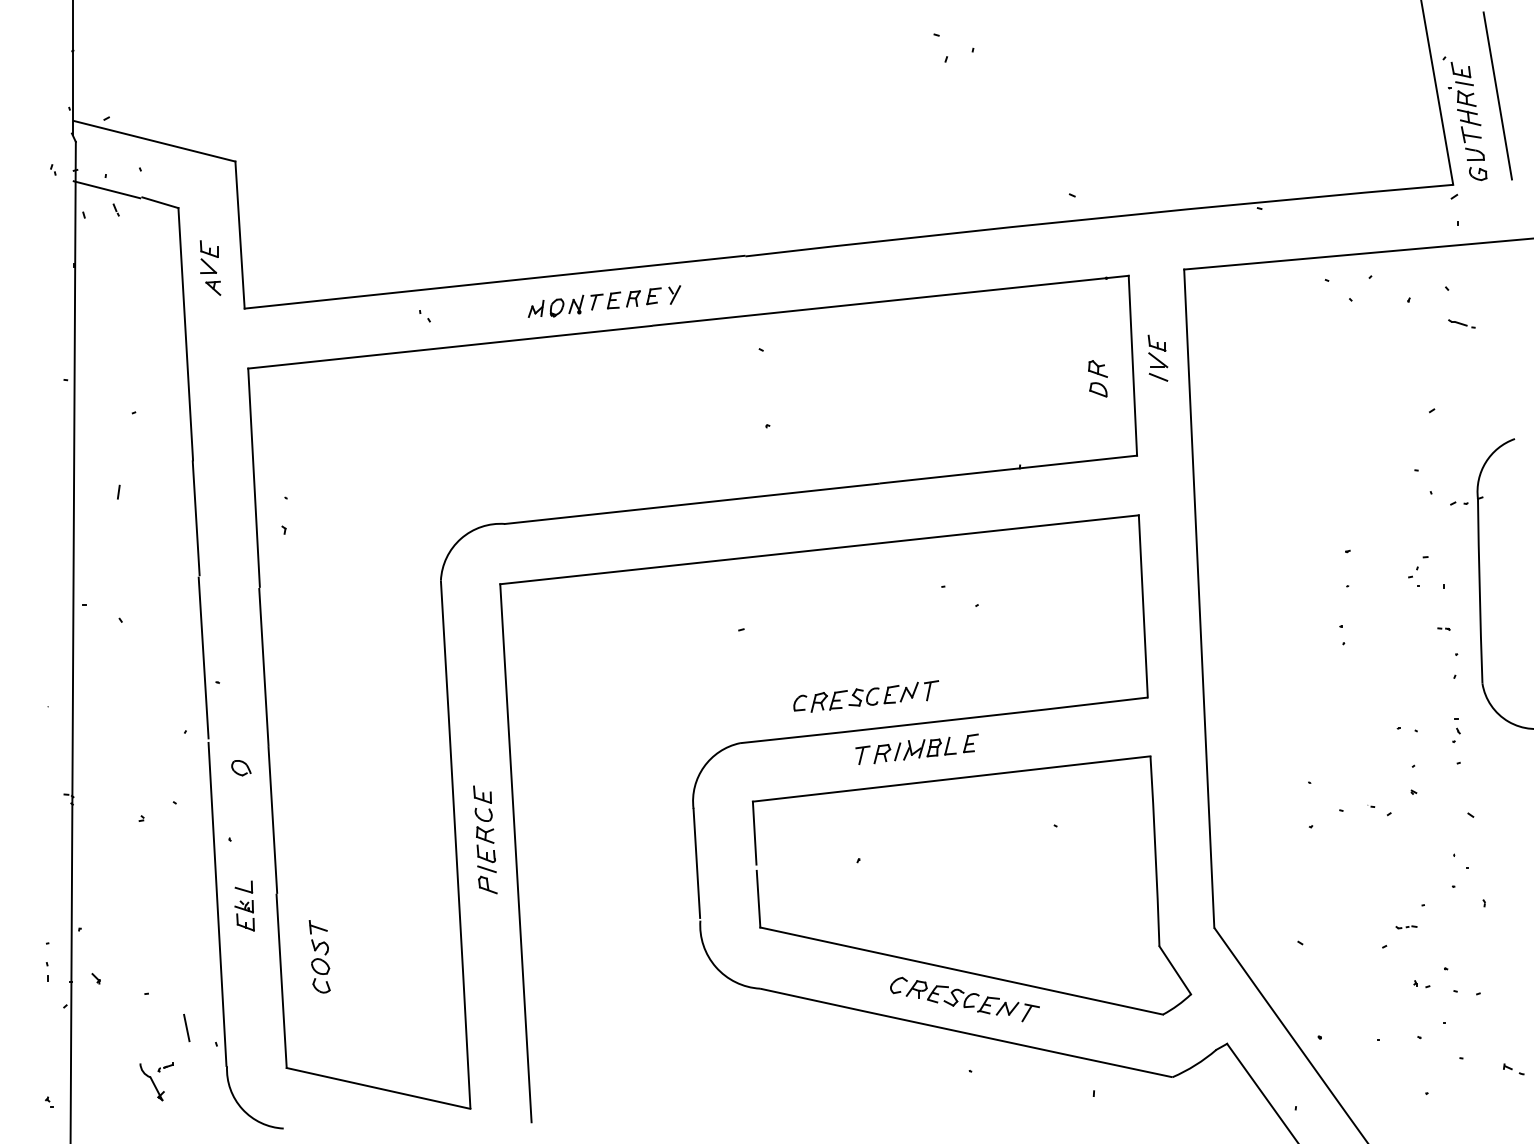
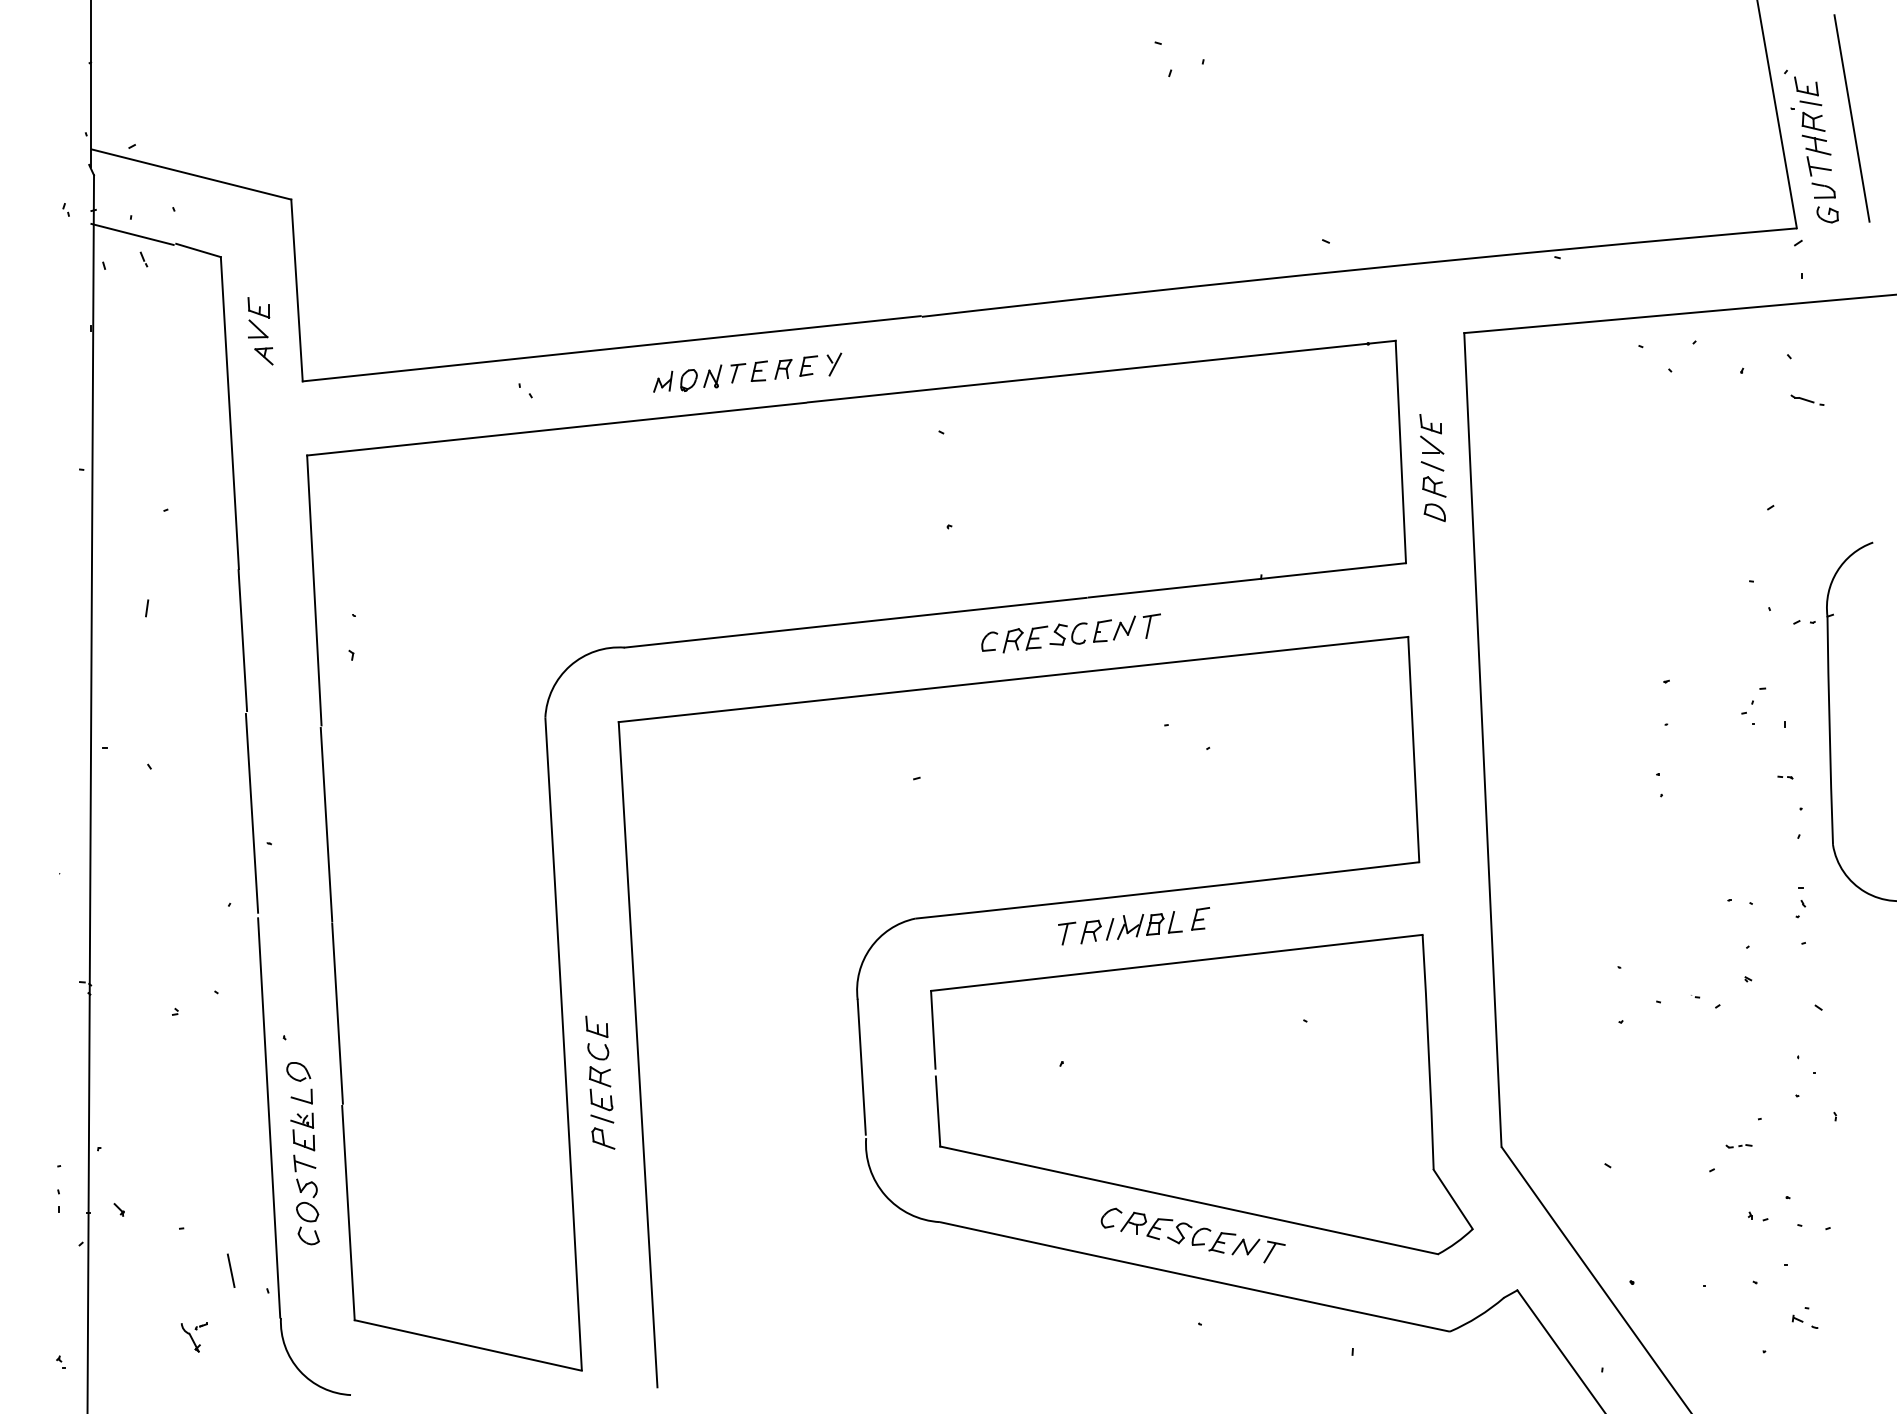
part: (1097, 378) -> (1433, 498), moved
part: (866, 696) -> (1071, 633), moved
part: (241, 768) -> (298, 1072), moved
part: (485, 839) -> (600, 1082), moved
part: (319, 956) -> (306, 1199), moved
part: (1513, 1069) -> (1804, 1322), moved
part: (157, 1081) -> (194, 1336), size x0.62

